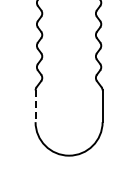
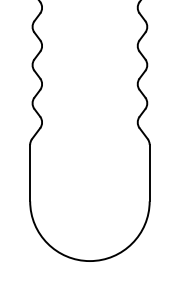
line: (35, 106) -> (30, 173), dashed -> solid

